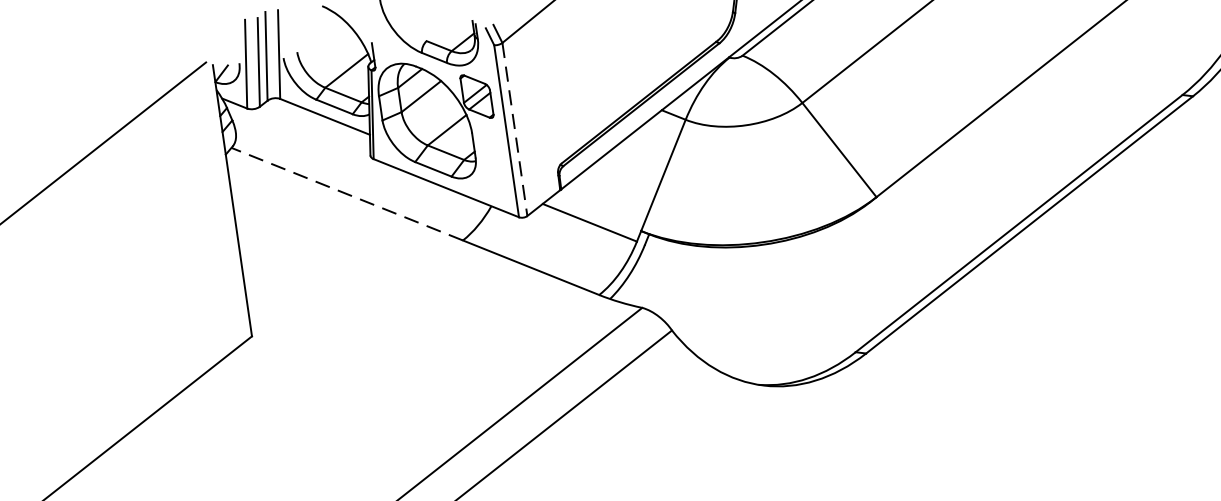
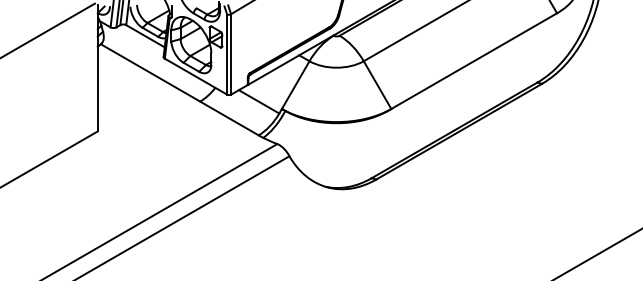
line: (515, 129) -> (231, 54), dashed -> solid
line: (347, 193) -> (150, 72), dashed -> solid

